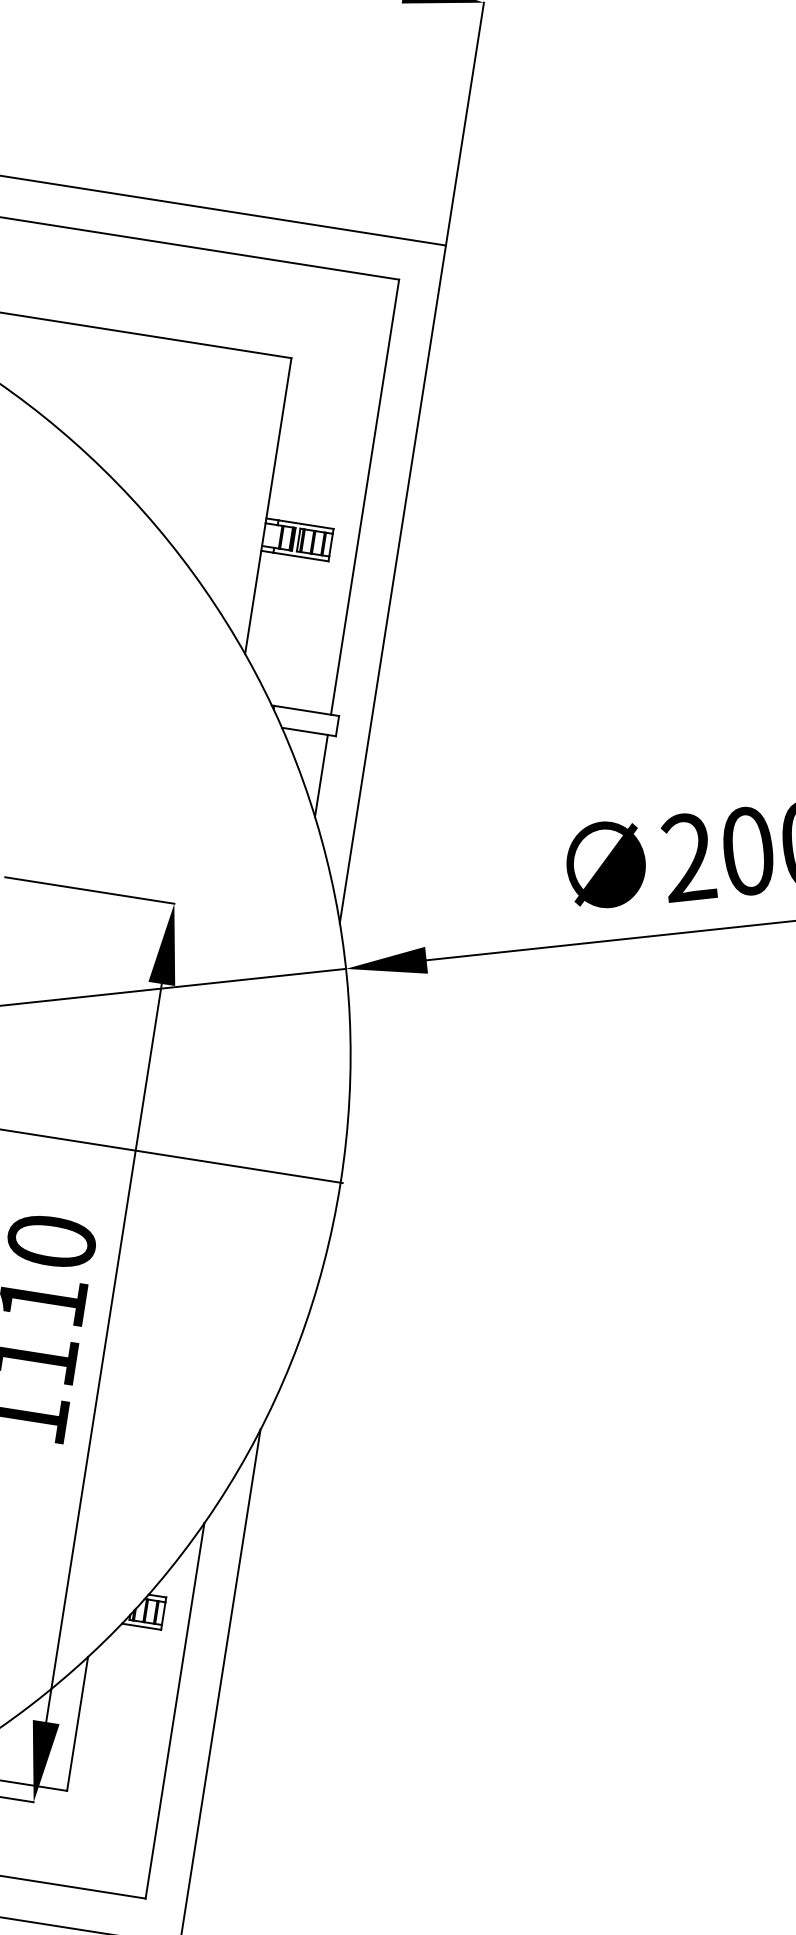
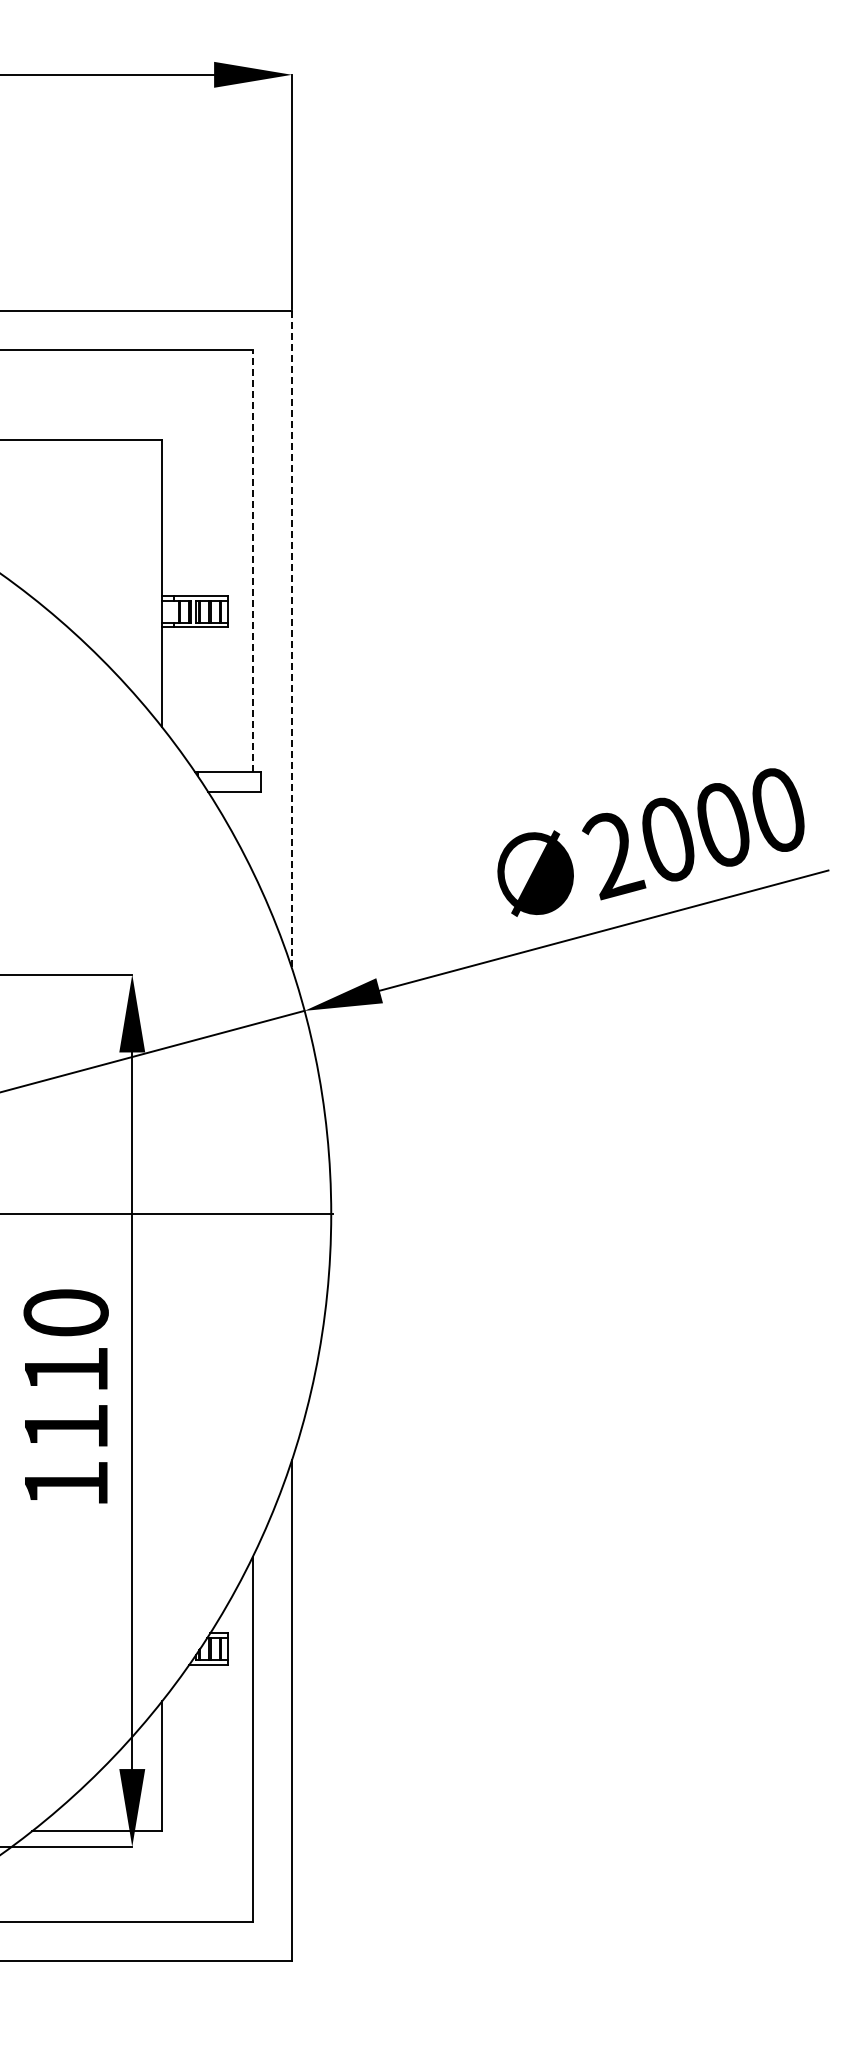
line: (365, 496) -> (252, 560), solid -> dashed
line: (392, 585) -> (291, 640), solid -> dashed
line: (321, 775) -> (252, 831), removed

